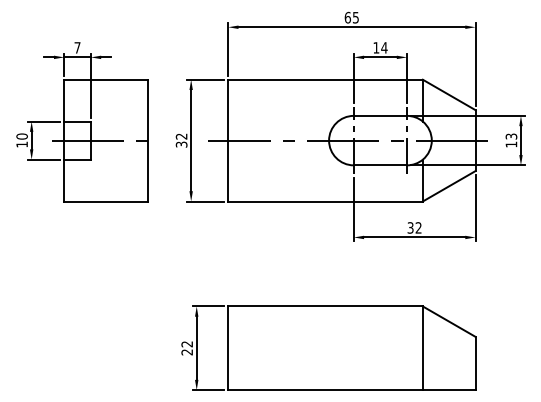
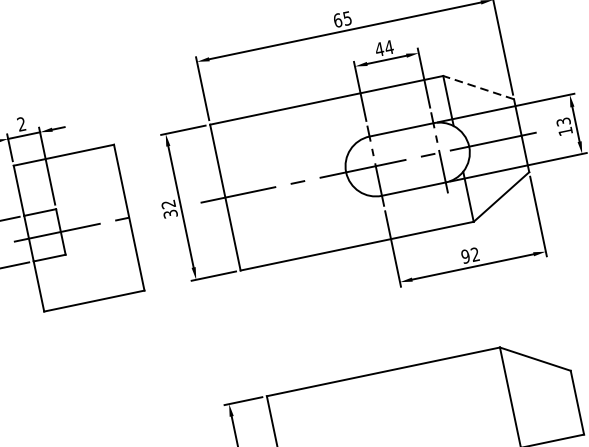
text: (77, 47) -> (21, 123), 7 -> 2
text: (376, 47) -> (379, 48), 14 -> 44
line: (448, 94) -> (477, 87), solid -> dashed
text: (410, 227) -> (465, 256), 32 -> 92

